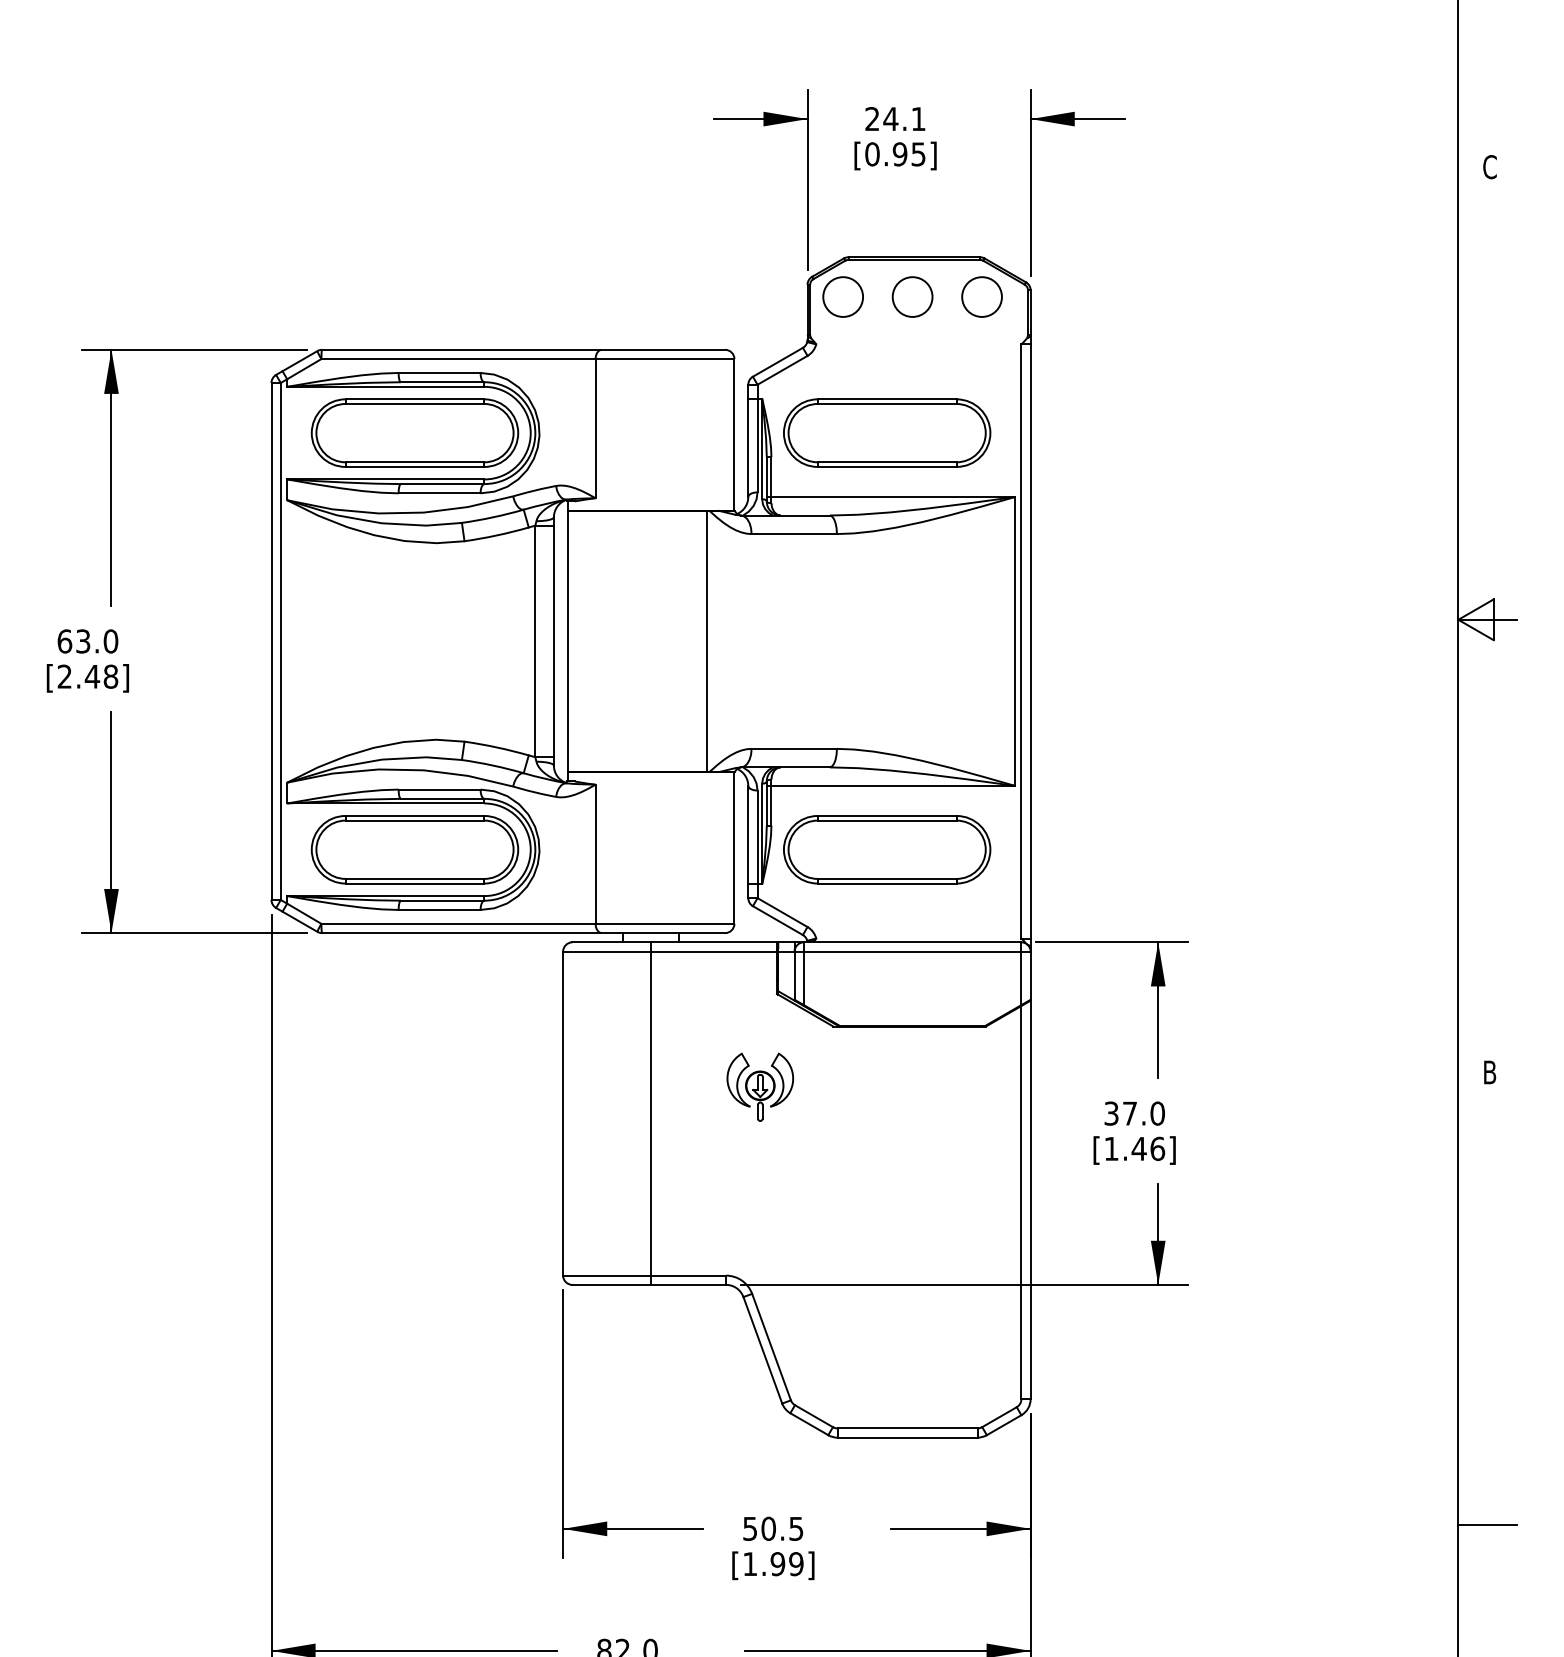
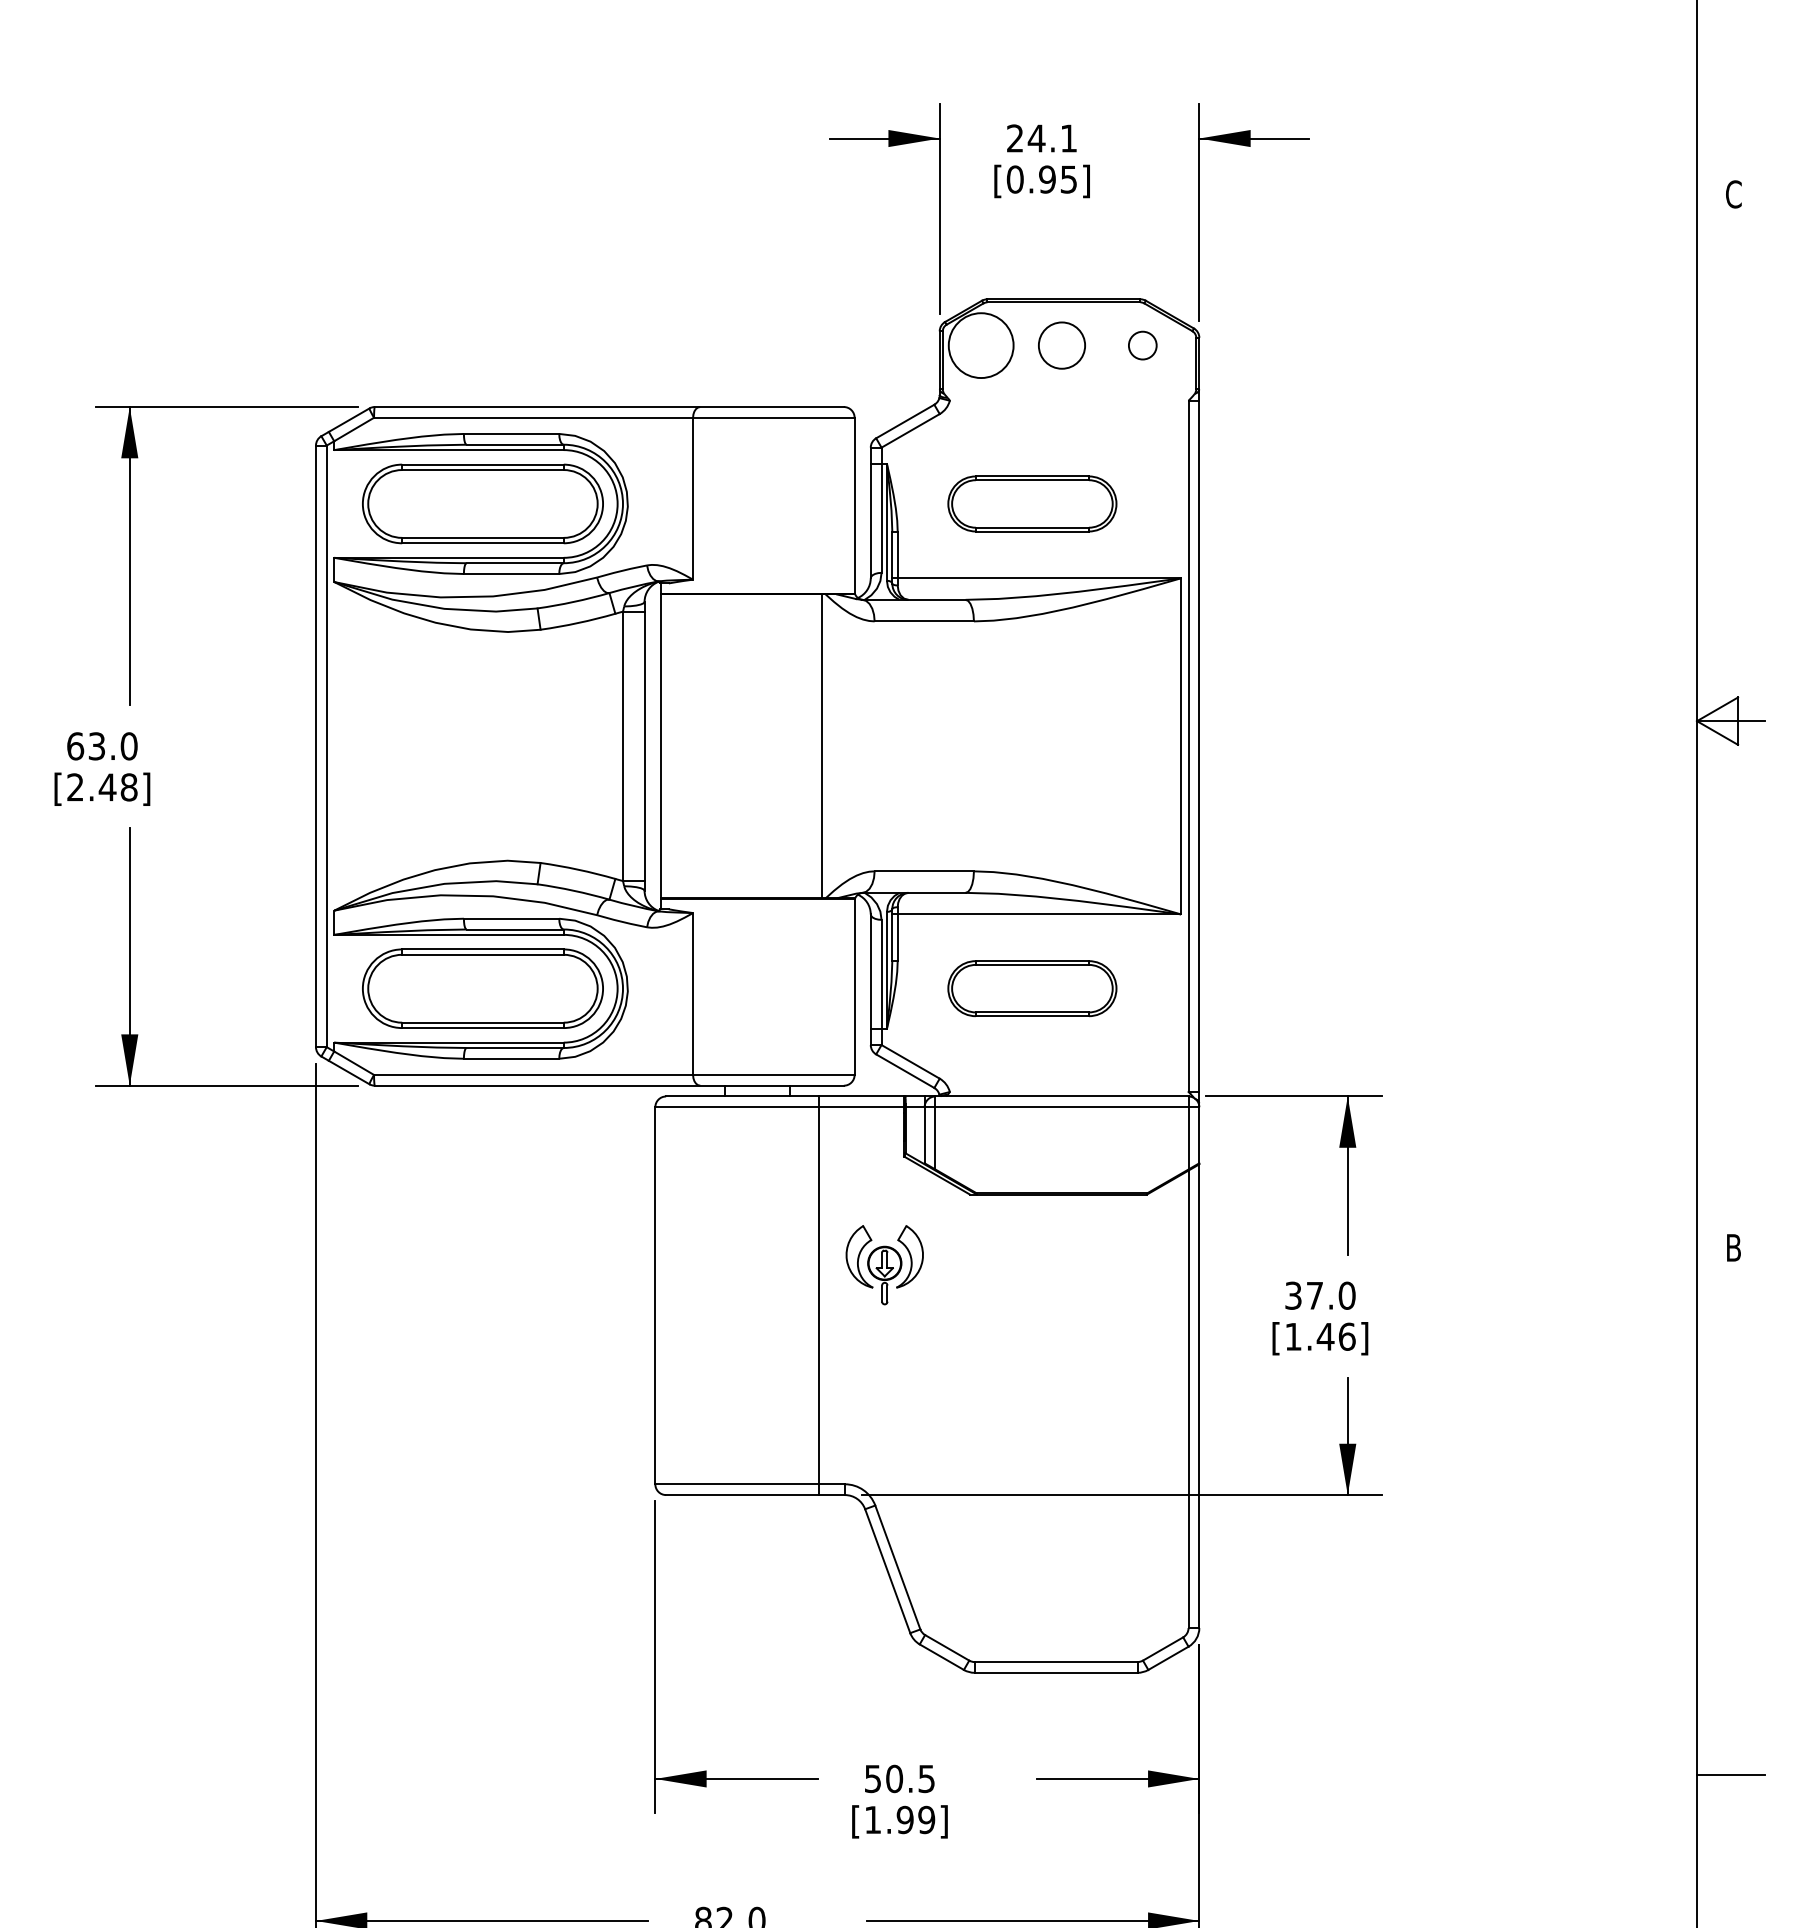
circle: (843, 296) -> (981, 345), size x1.4
circle: (981, 296) -> (1142, 345), size x0.6
part: (887, 432) -> (1032, 503), size x0.7
part: (887, 849) -> (1032, 988), size x0.7
line: (650, 1113) -> (818, 1295), moved

